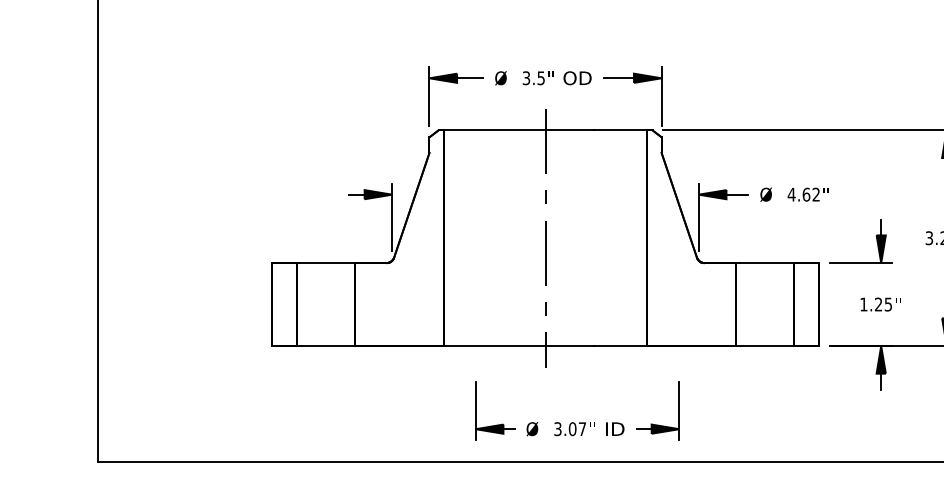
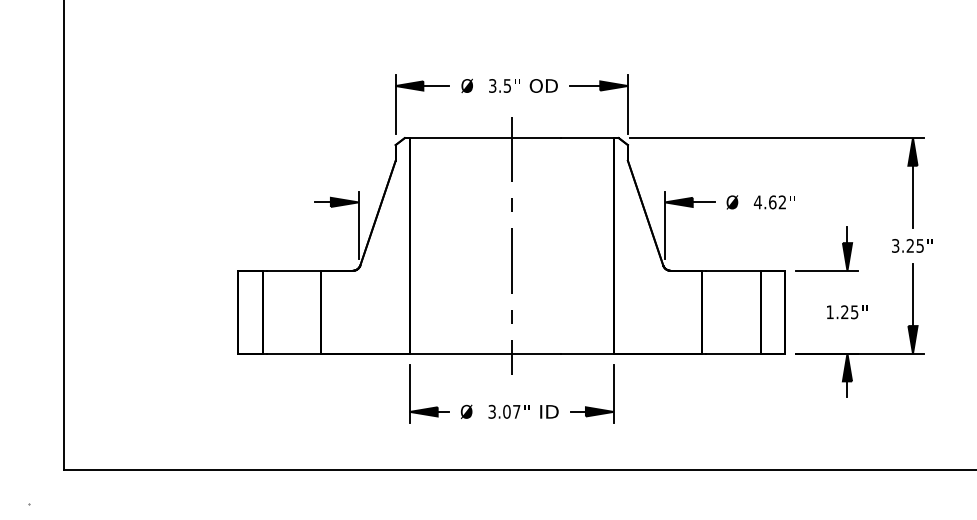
part: (579, 422) -> (513, 405), moved

